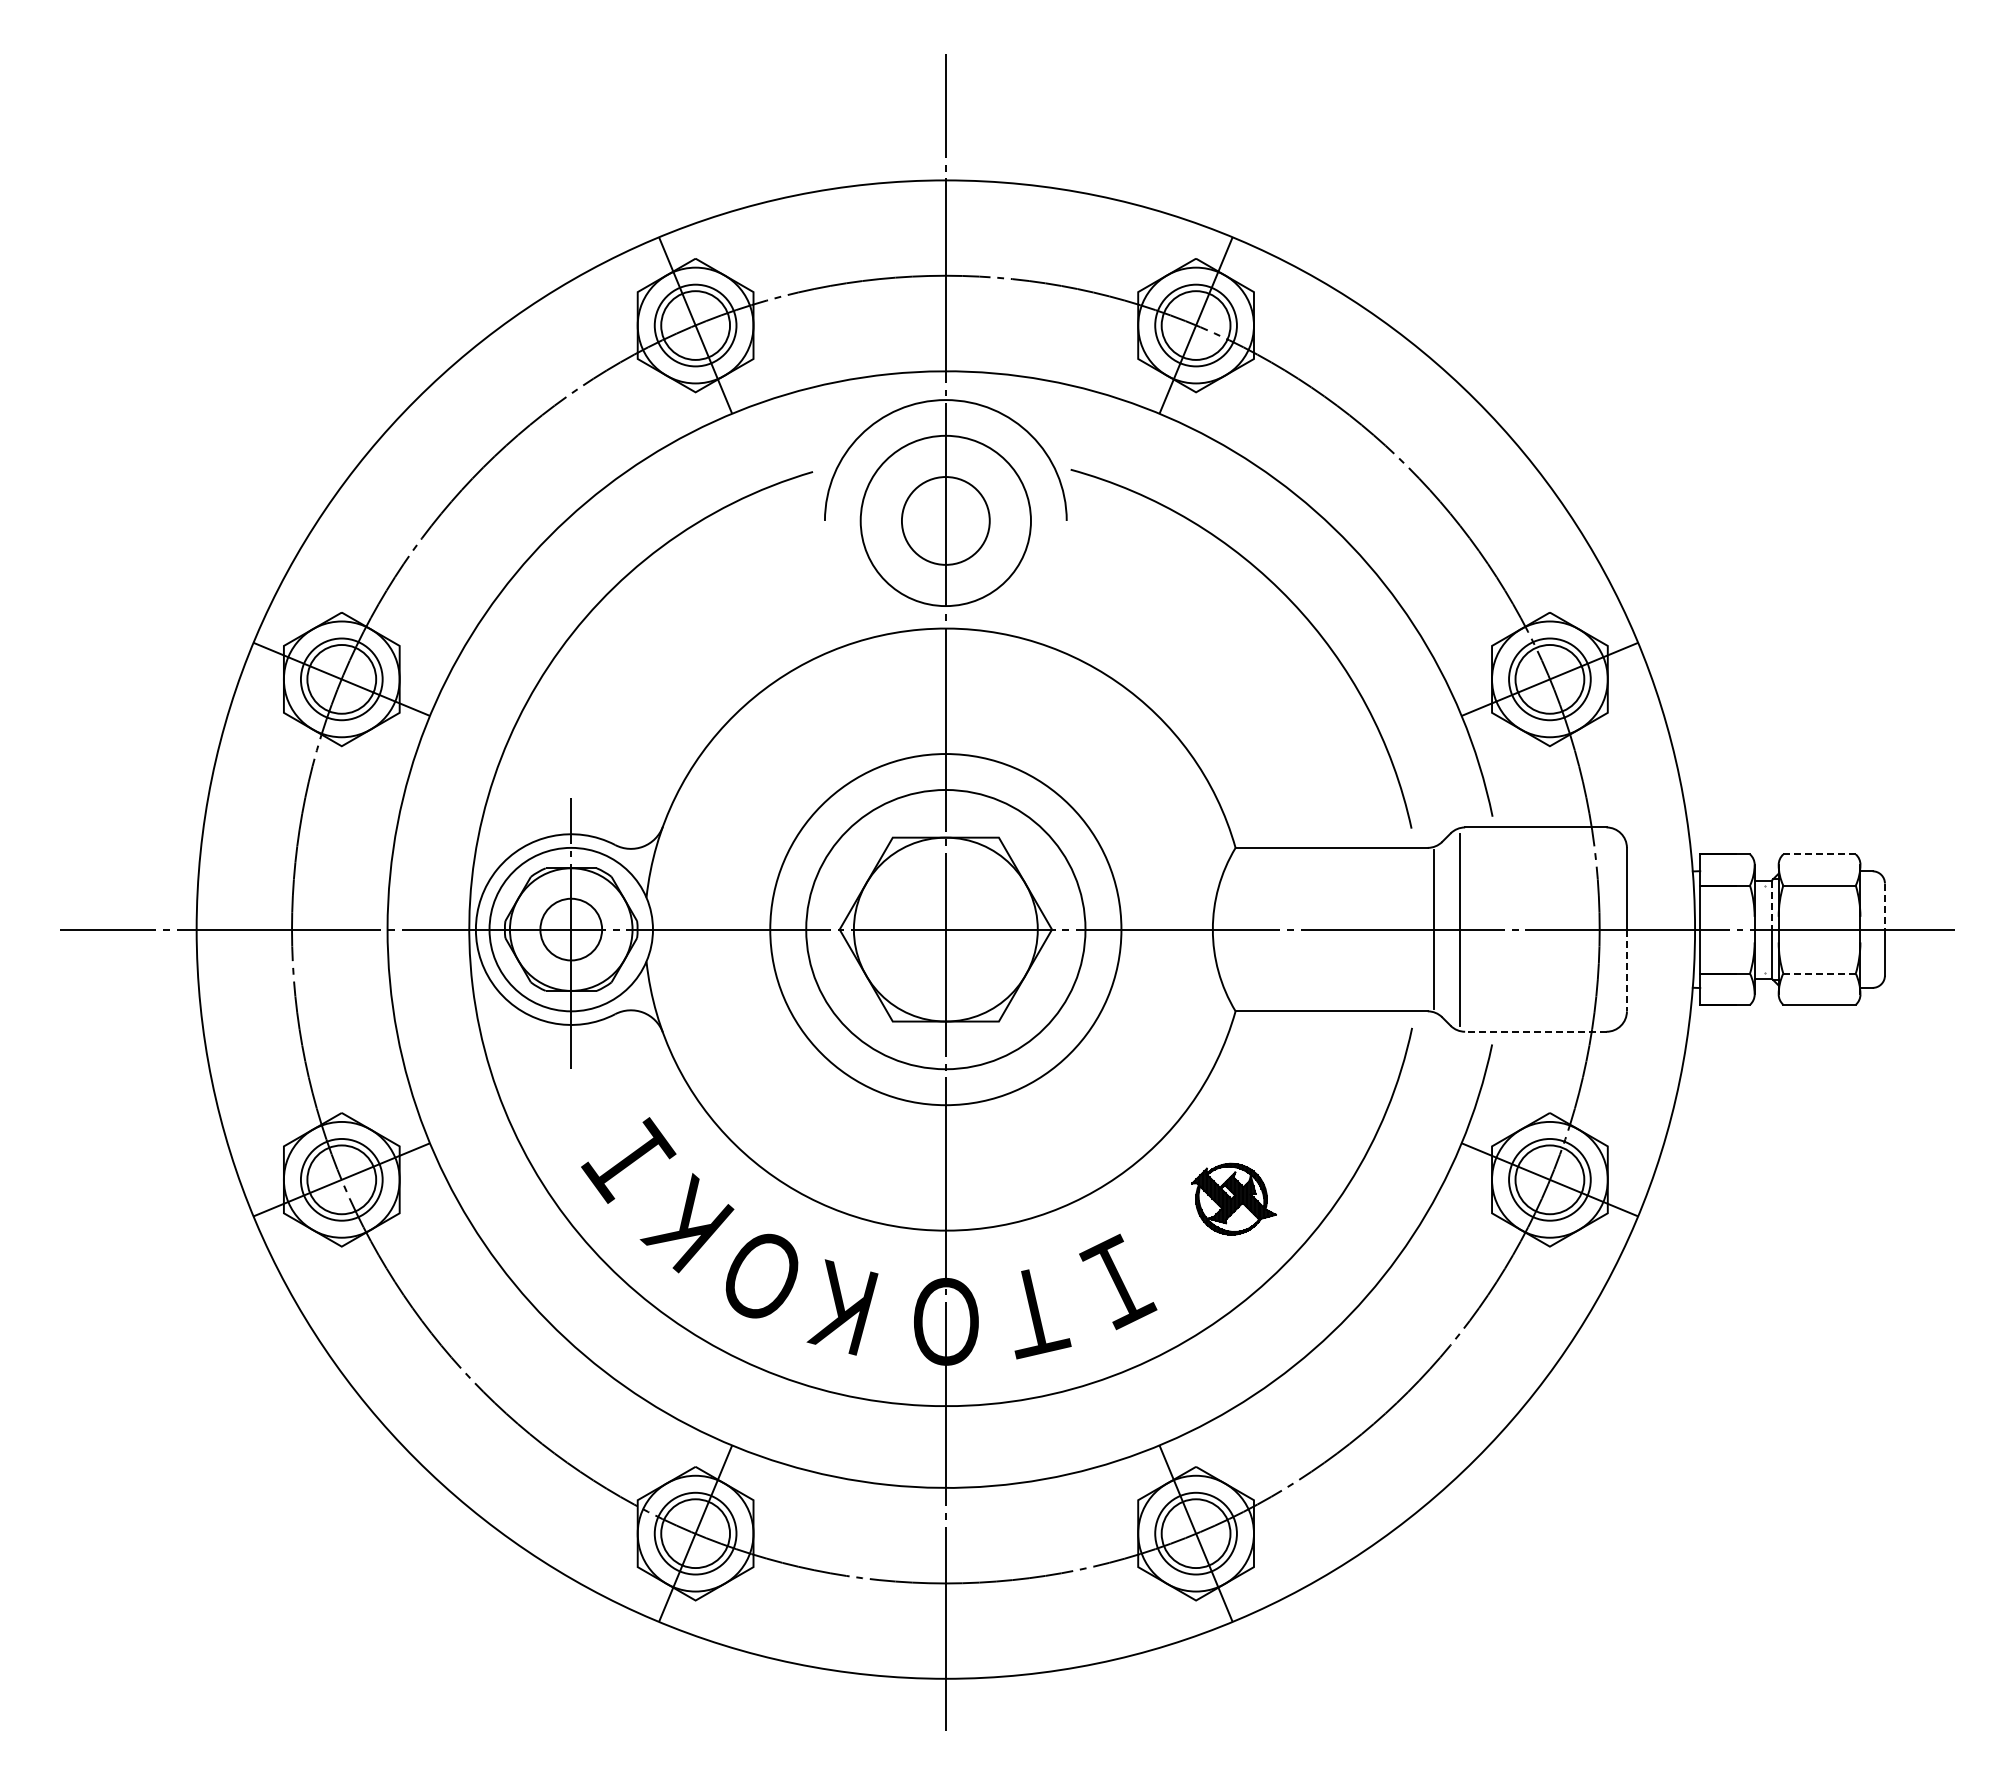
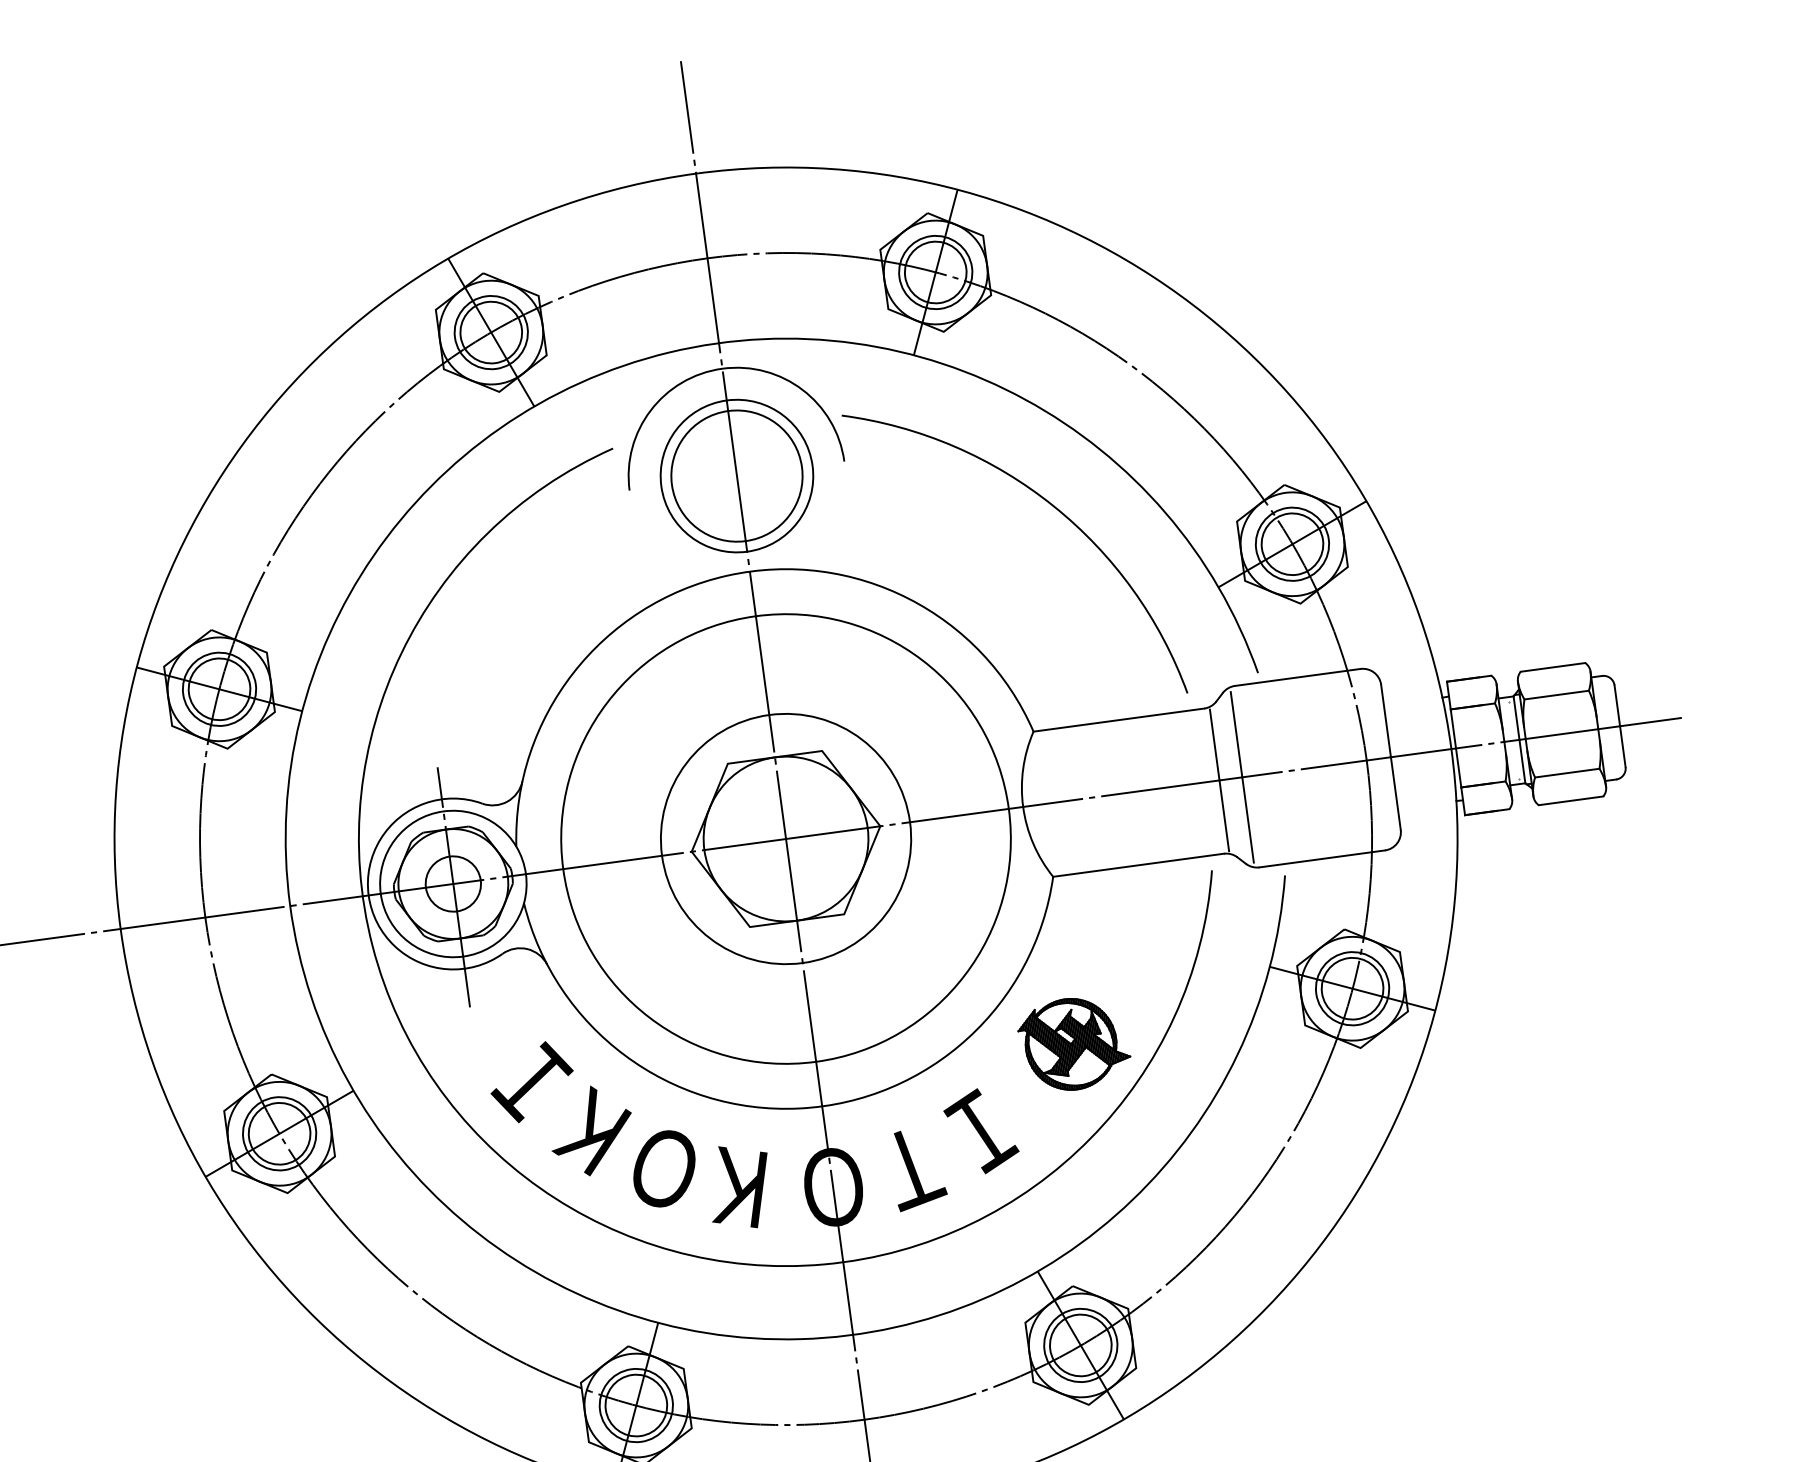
circle: (945, 520) -> (736, 475), size x1.67
line: (1819, 854) -> (1552, 667), dashed -> solid
line: (1771, 905) -> (1516, 718), dashed -> solid
line: (1884, 907) -> (1617, 706), dashed -> solid
circle: (945, 929) -> (785, 838), size x1.43
line: (1626, 970) -> (1395, 793), dashed -> solid
line: (1820, 973) -> (1568, 772), dashed -> solid
line: (1535, 1031) -> (1321, 858), dashed -> solid
part: (1233, 1198) -> (1073, 1043), size x1.43

